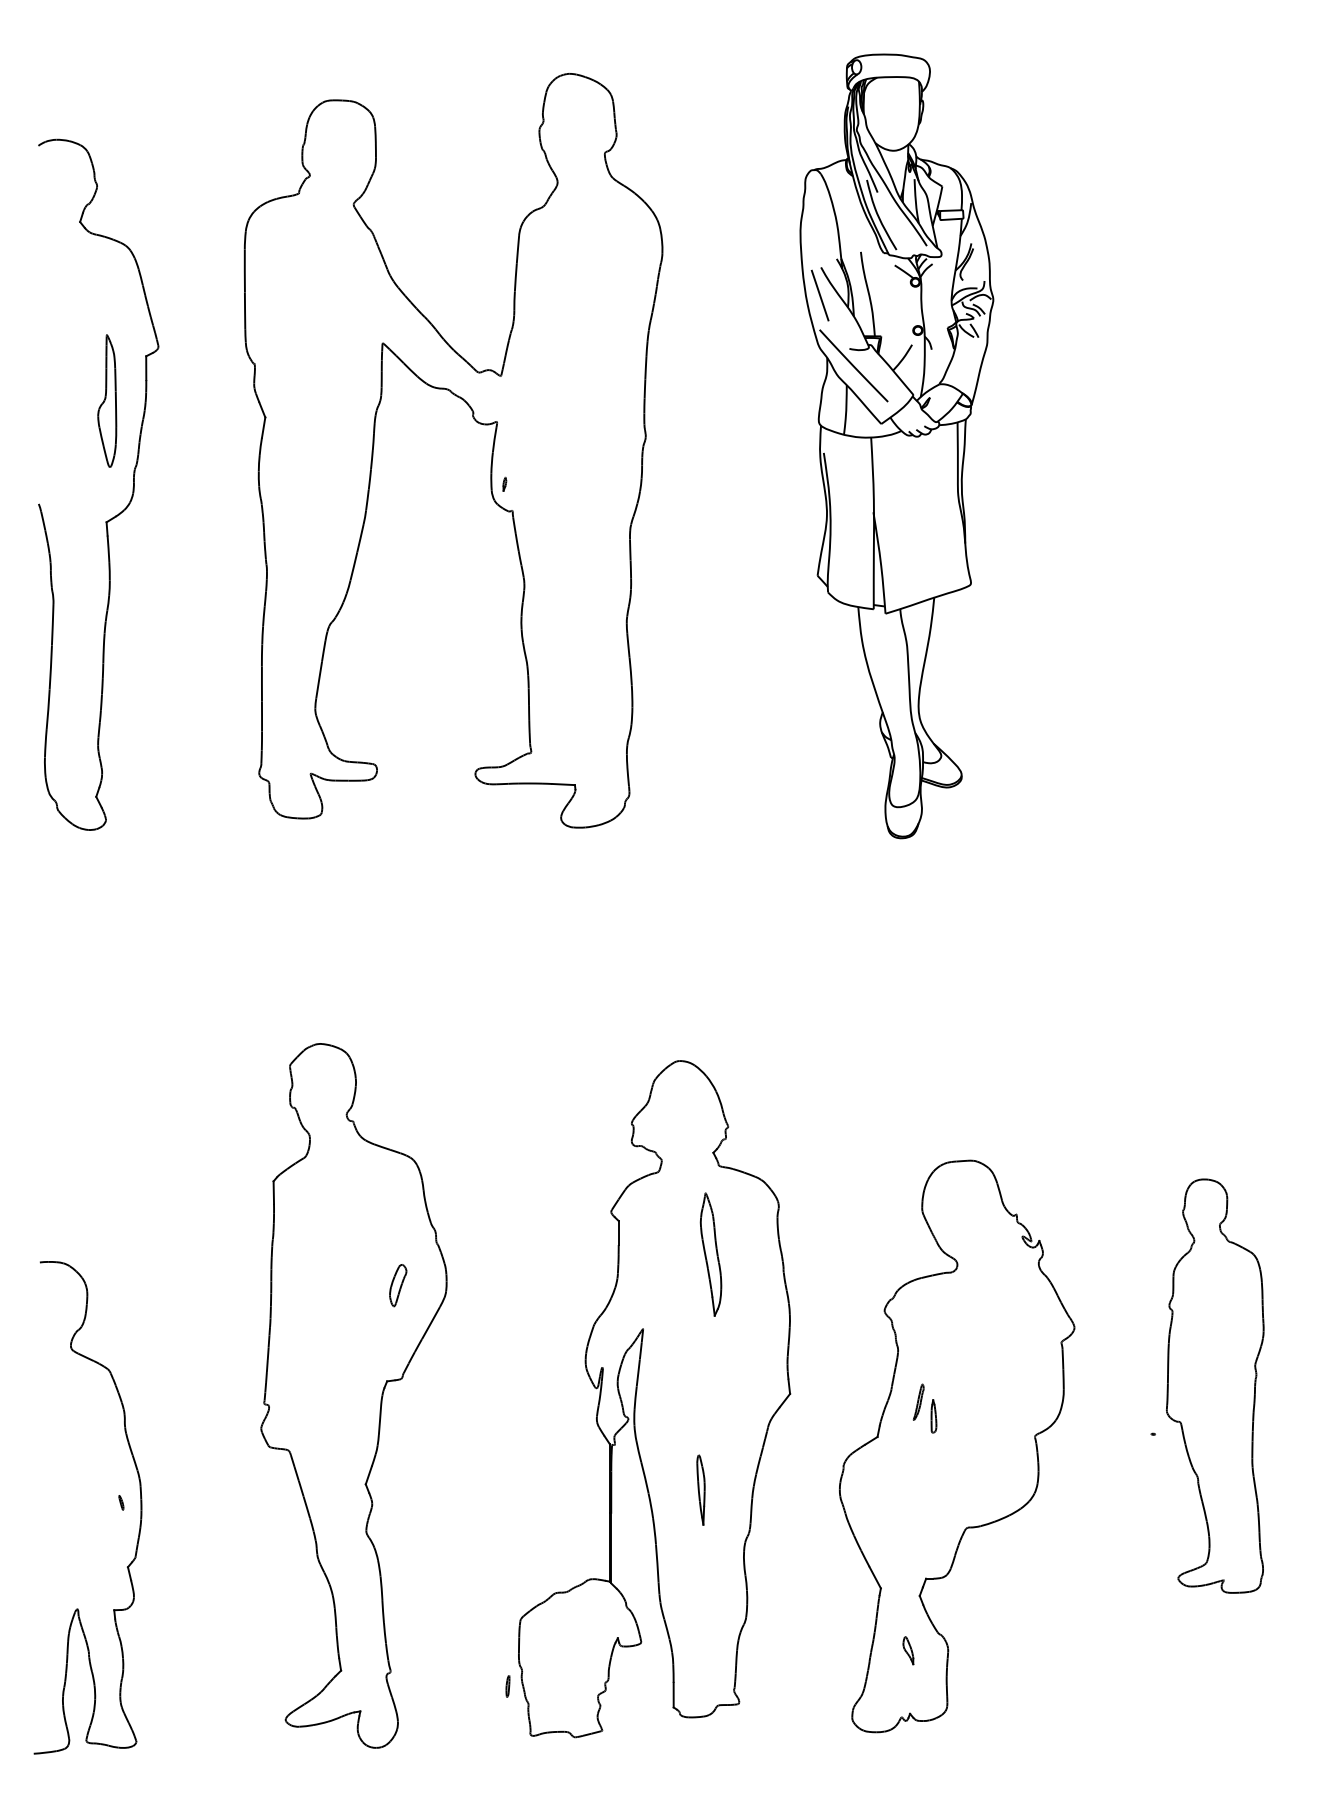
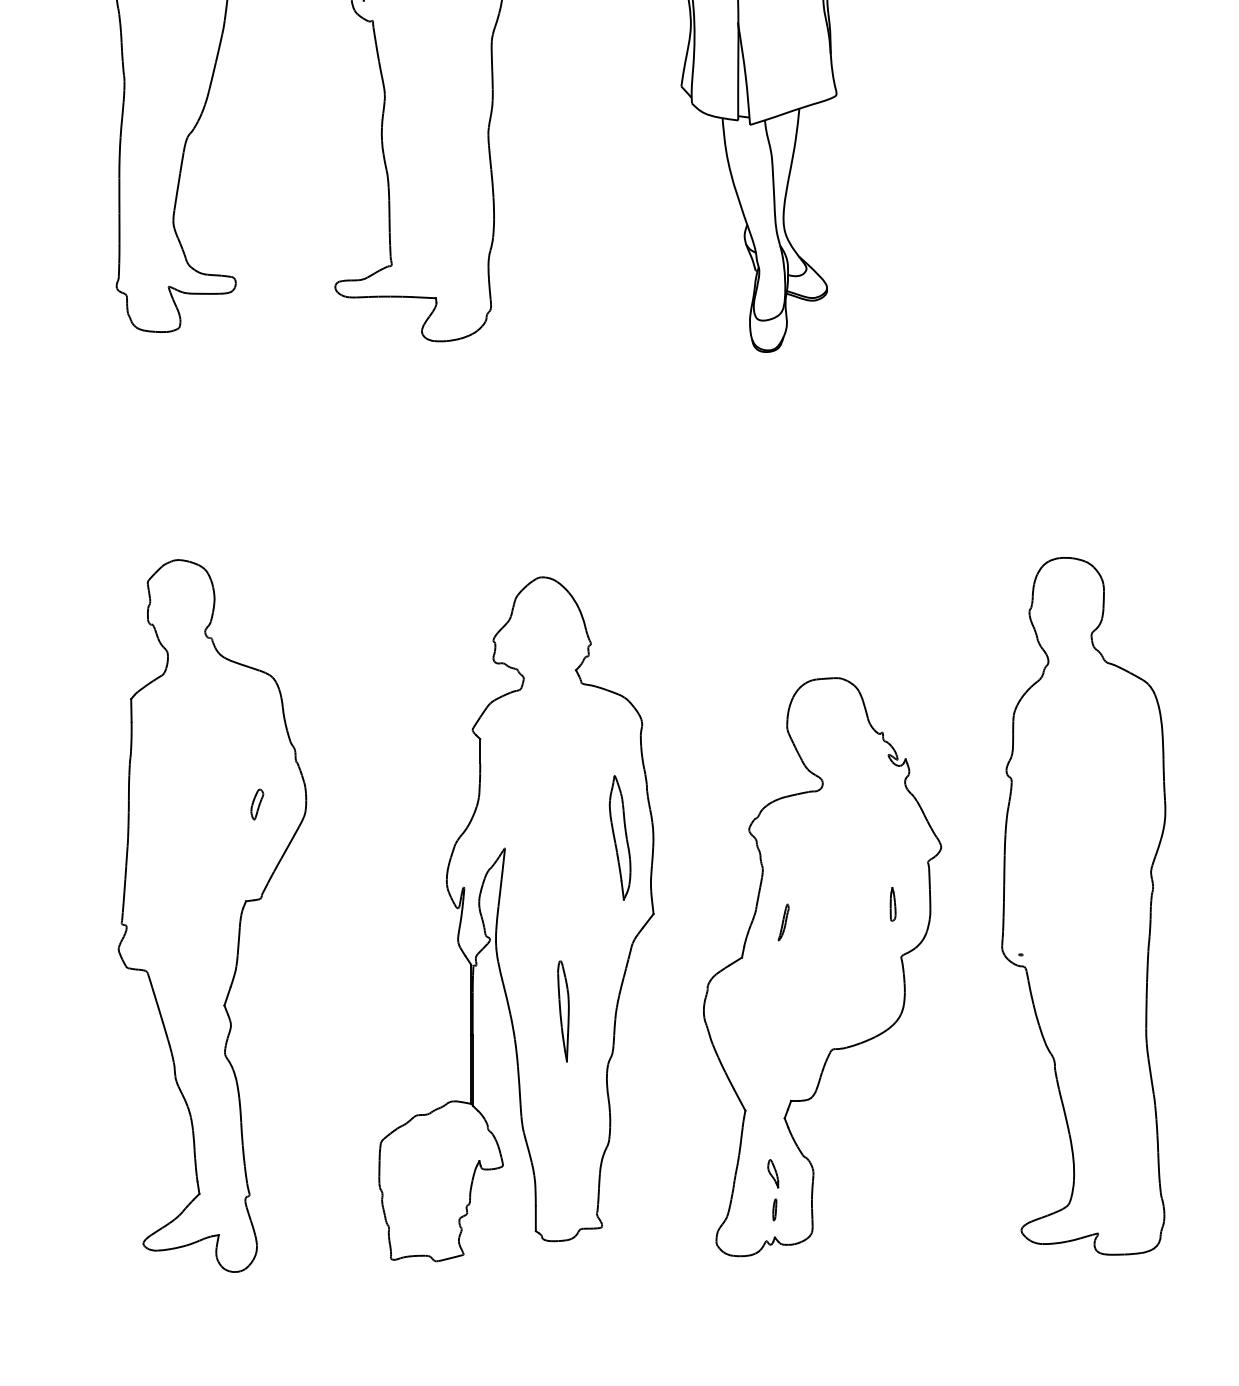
part: (710, 1254) -> (619, 837), moved
part: (398, 1285) -> (257, 804), size x0.71
part: (1214, 1385) -> (1082, 905), size x1.67
part: (933, 1416) -> (892, 904), moved
part: (700, 1489) -> (562, 1010), size x1.43
part: (507, 1686) -> (774, 1209), moved

